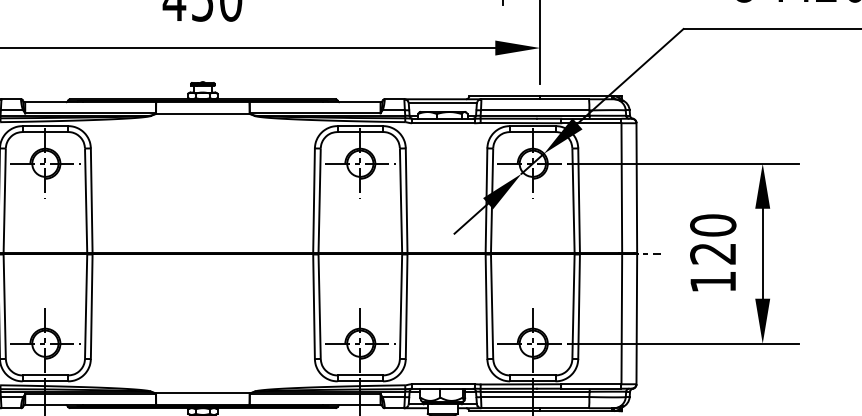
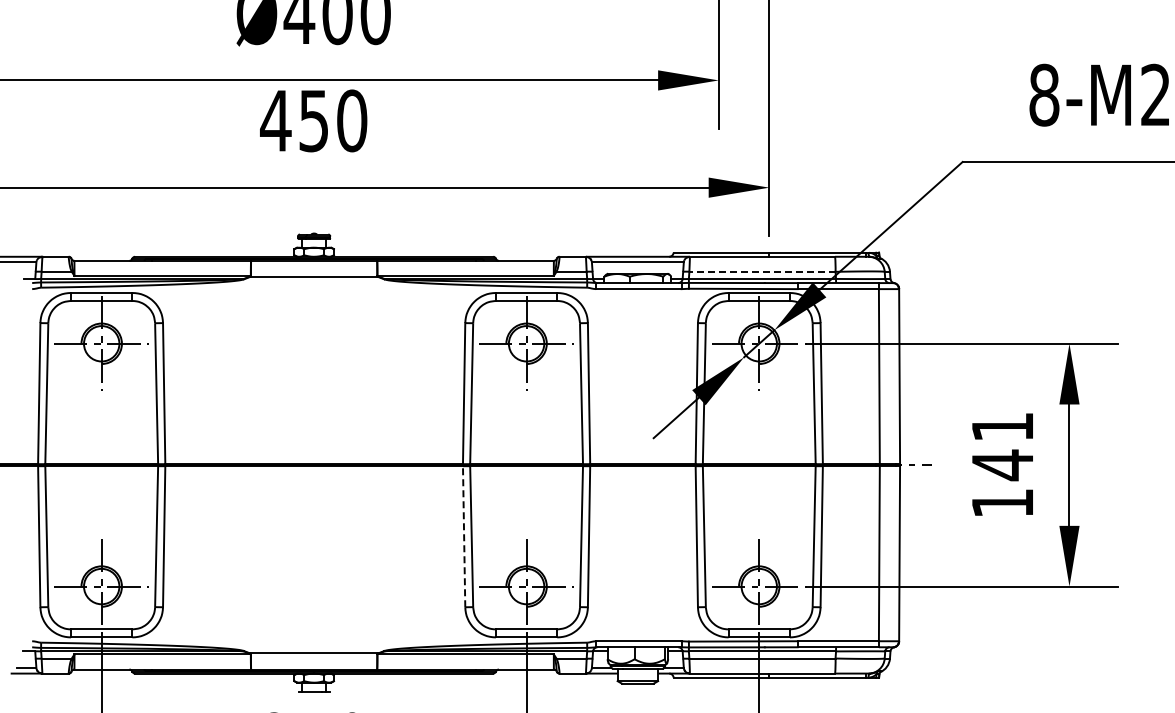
line: (534, 110) -> (761, 271), solid -> dashed
text: (713, 239) -> (1002, 446), 120 -> 141
line: (314, 306) -> (464, 536), solid -> dashed

